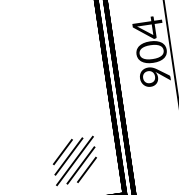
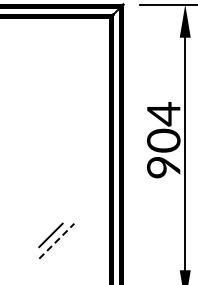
line: (68, 156) -> (56, 241), solid -> dashed
line: (74, 160) -> (62, 246), removed
line: (80, 165) -> (68, 252), removed
line: (87, 169) -> (74, 258), removed

